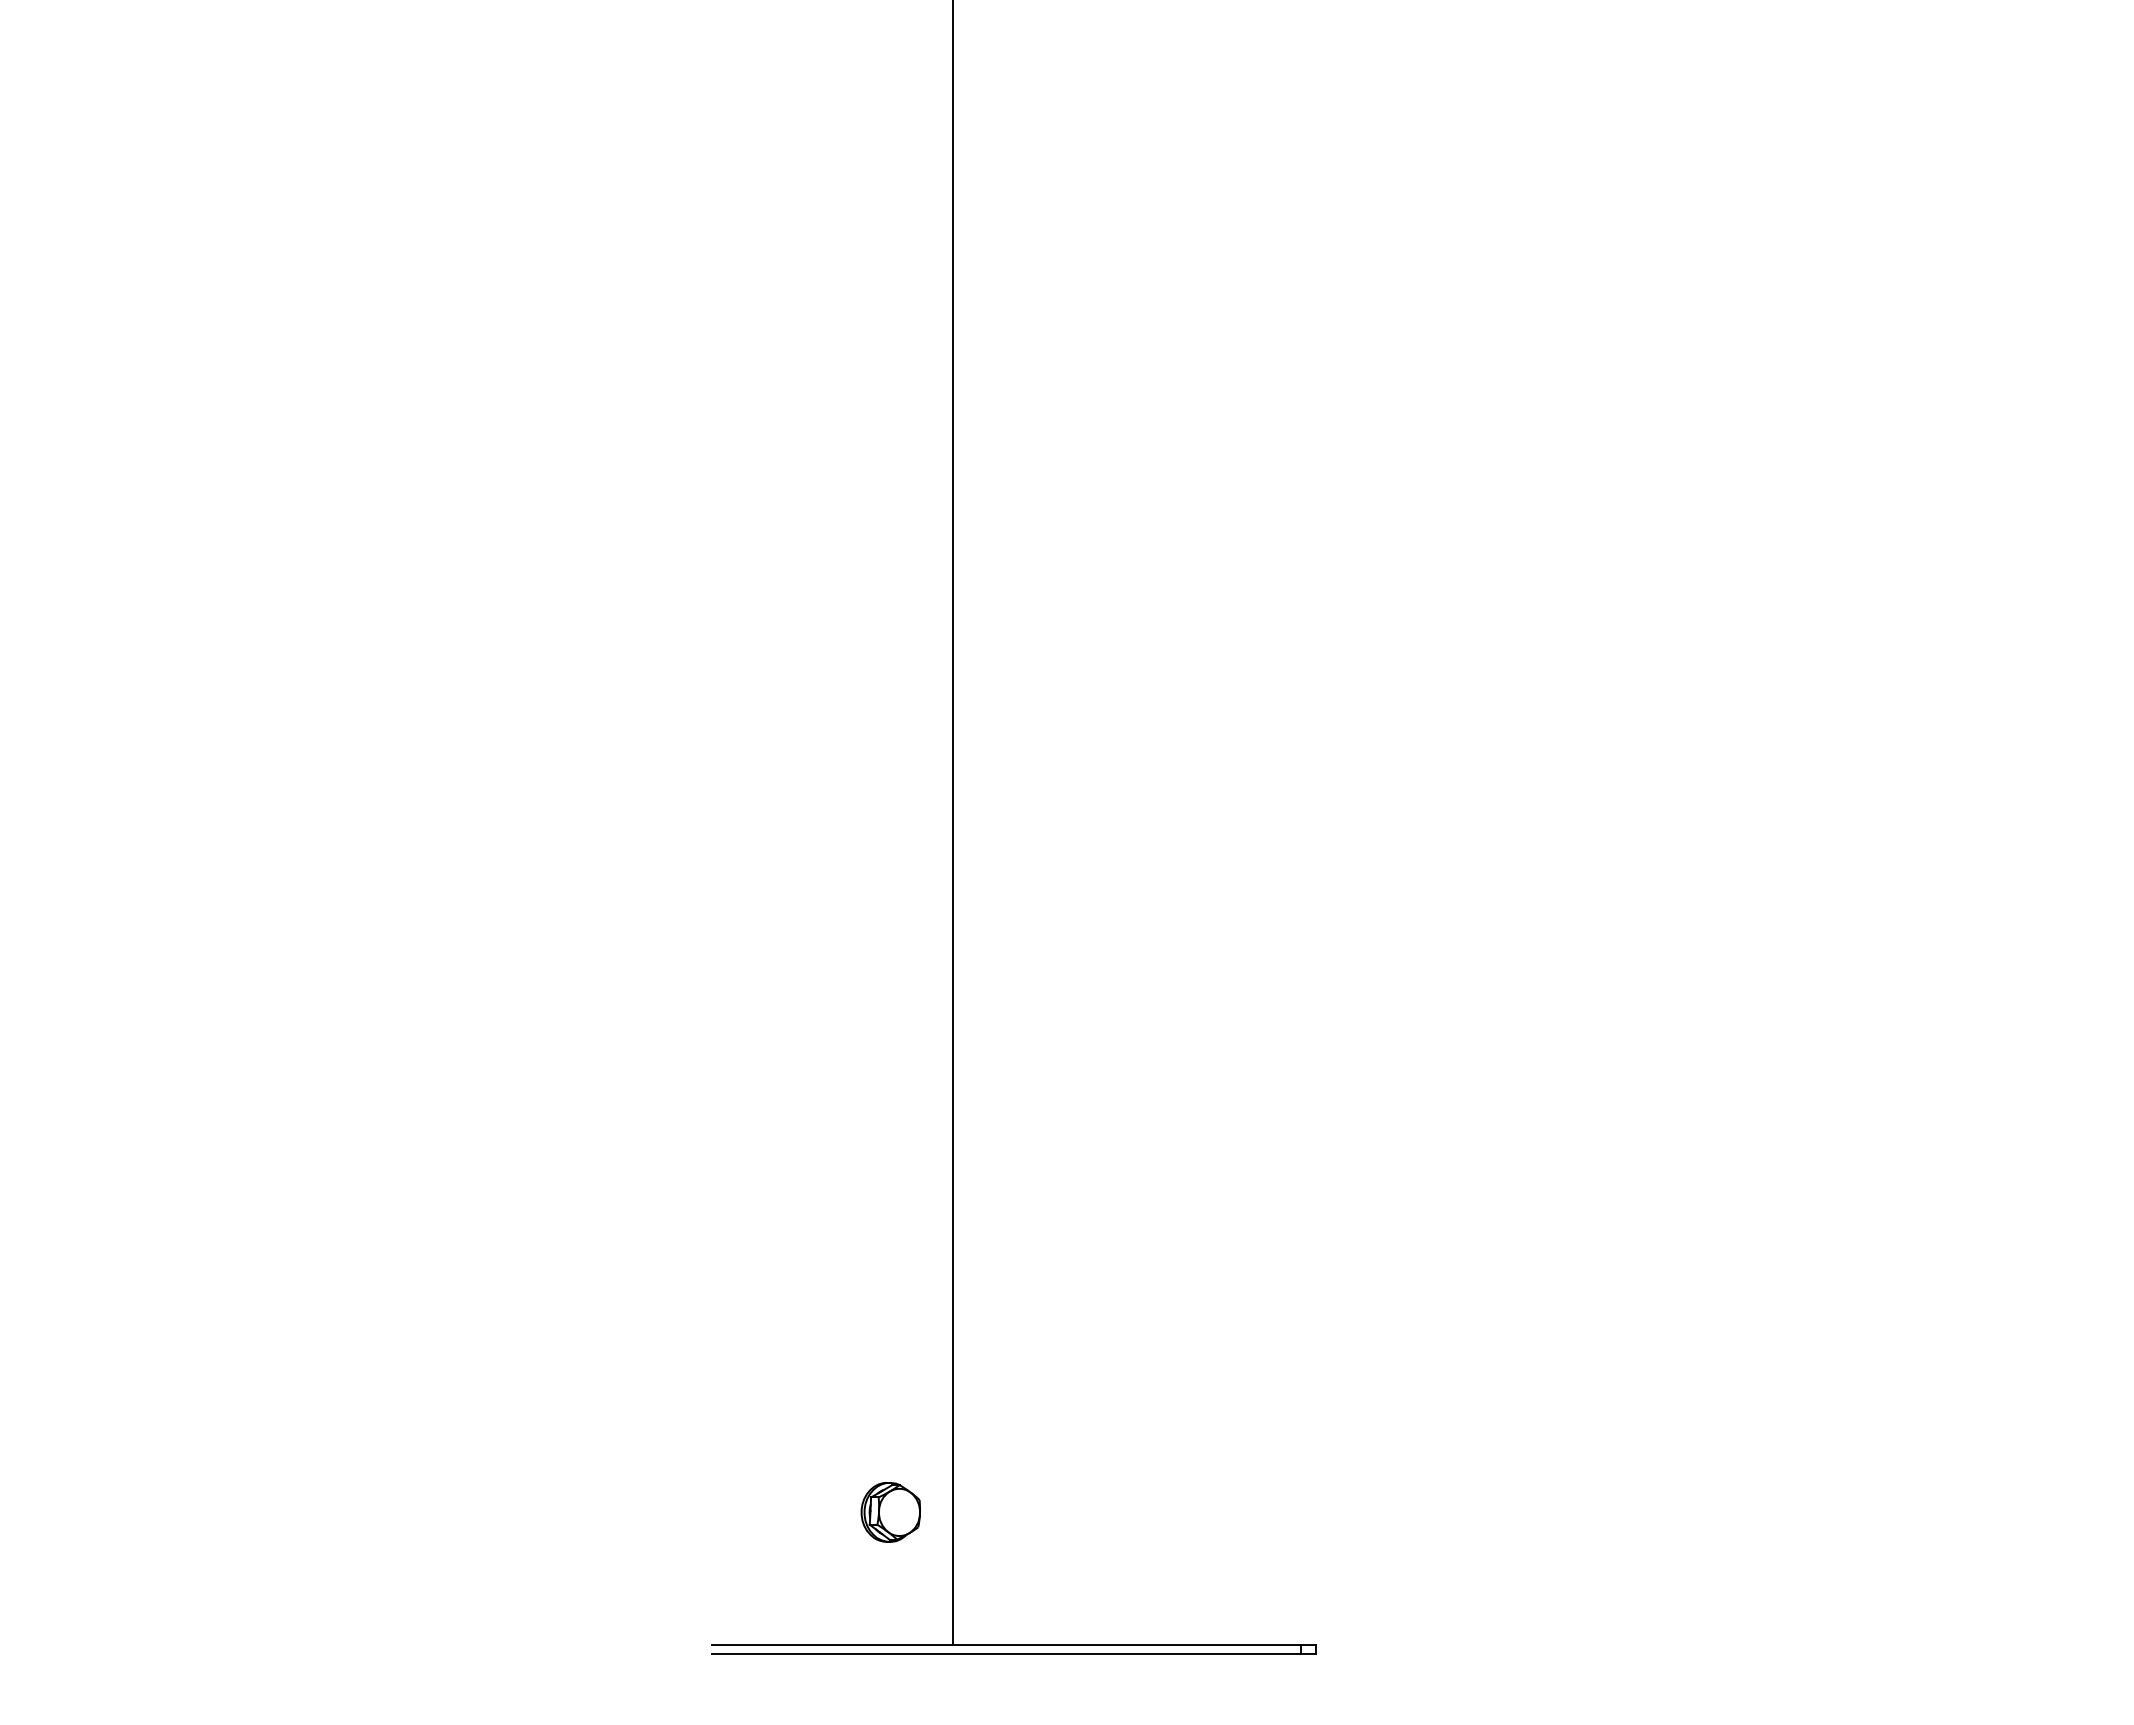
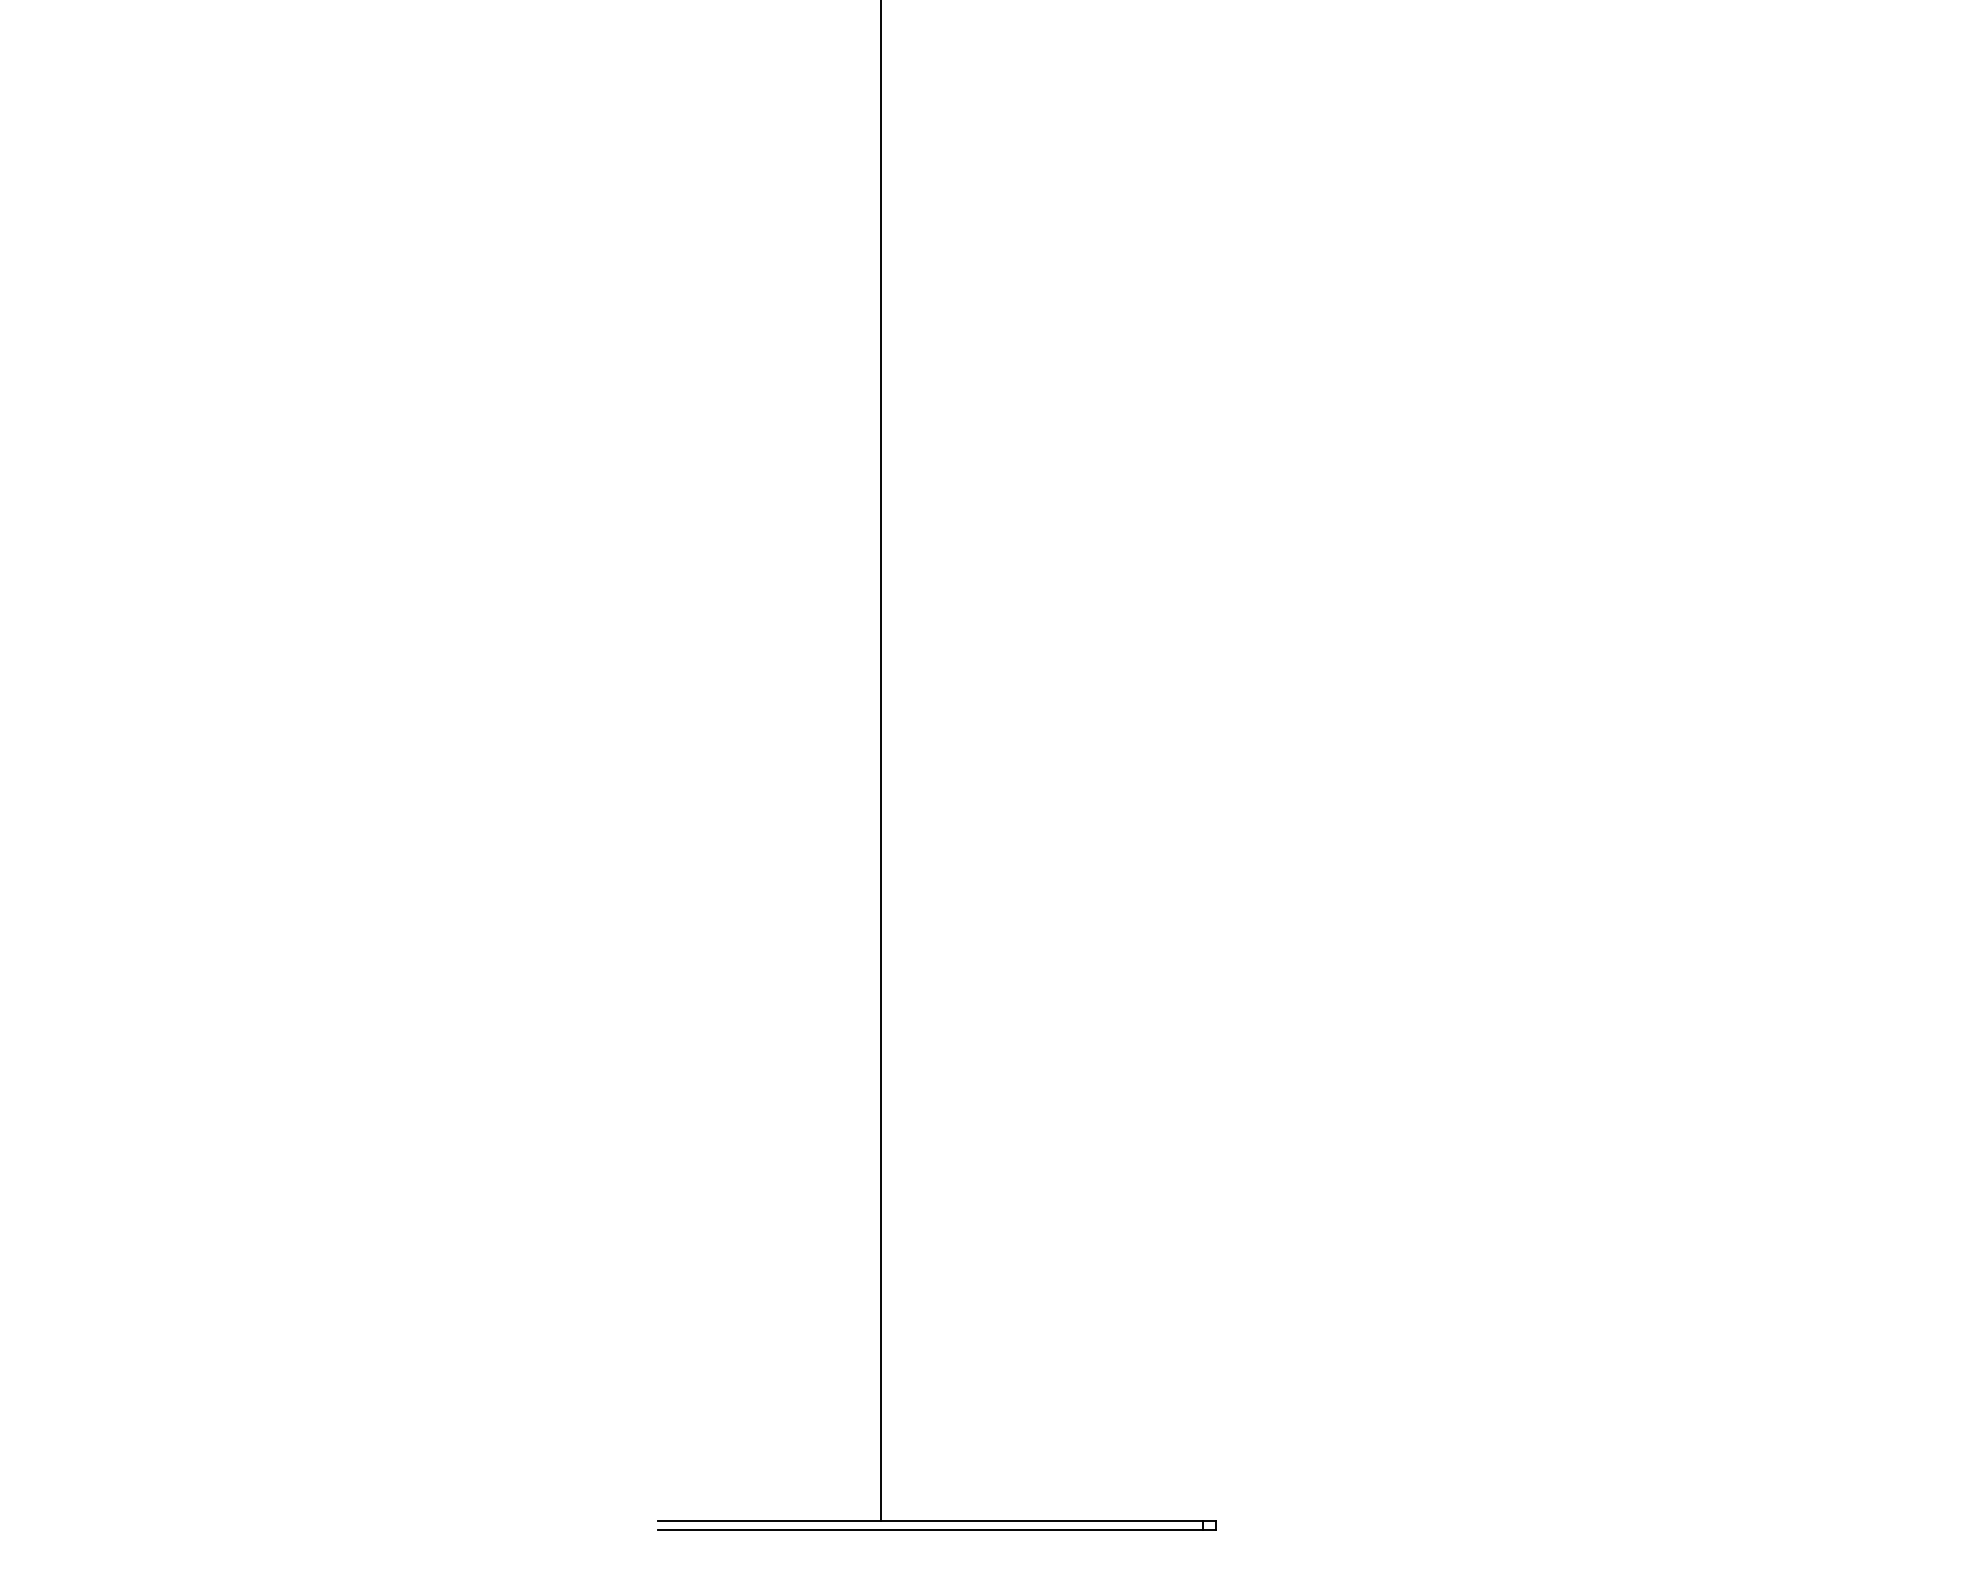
part: (890, 1511) -> (823, 1397), removed

